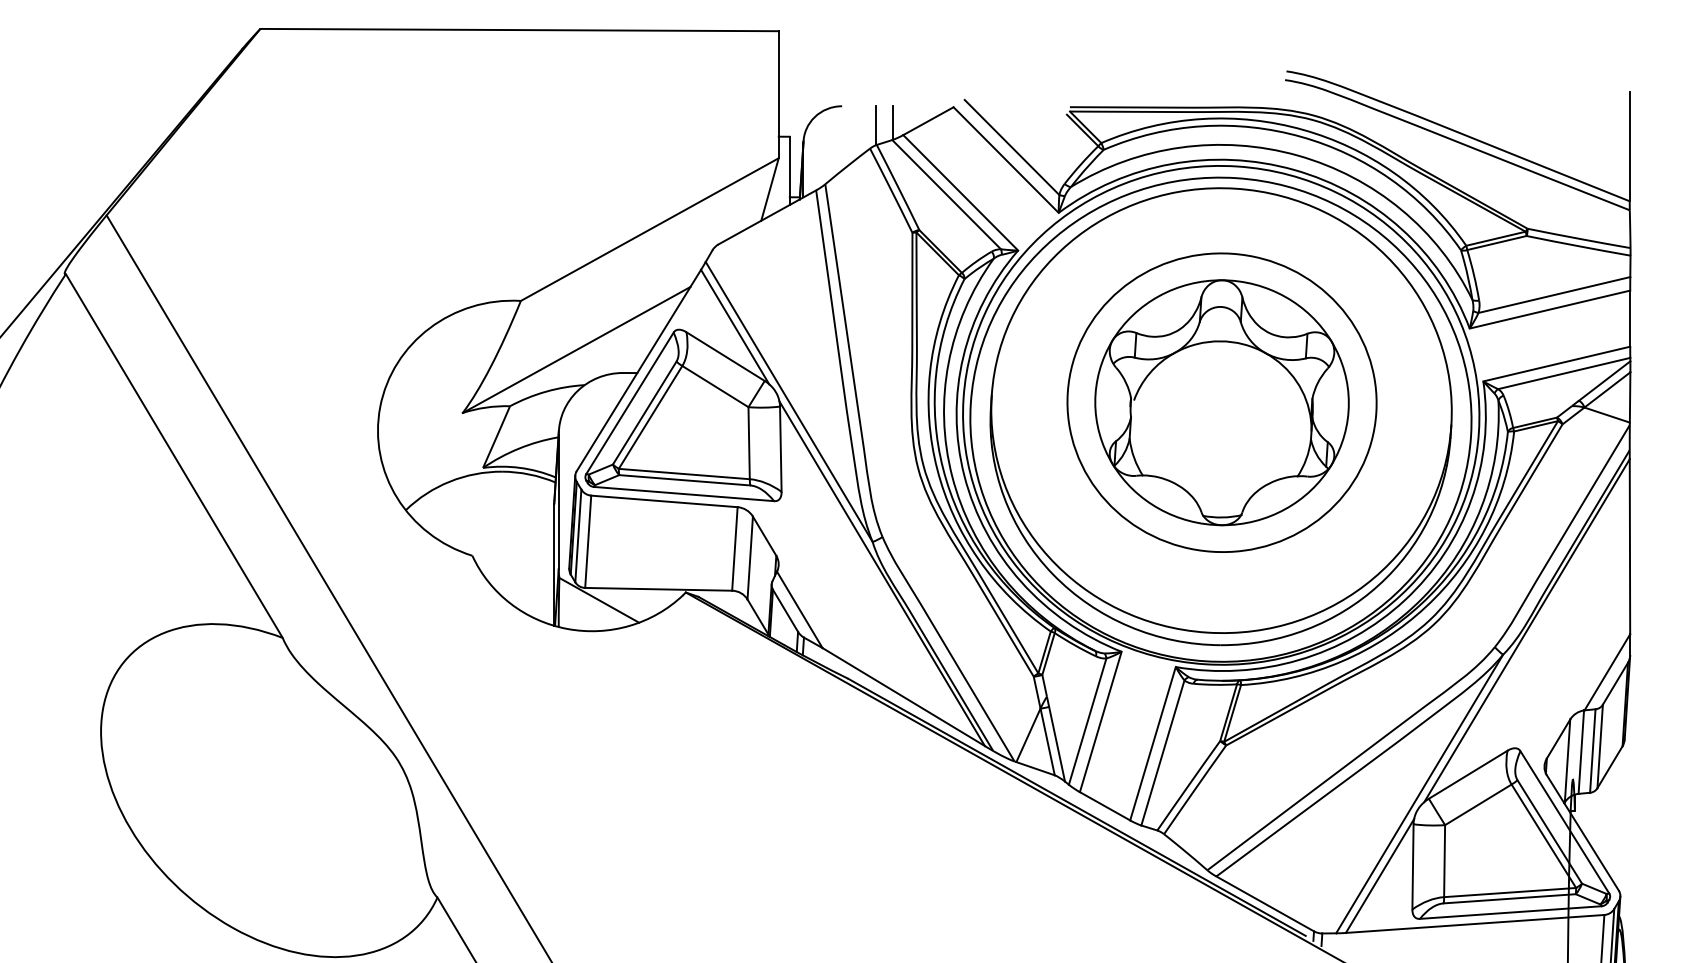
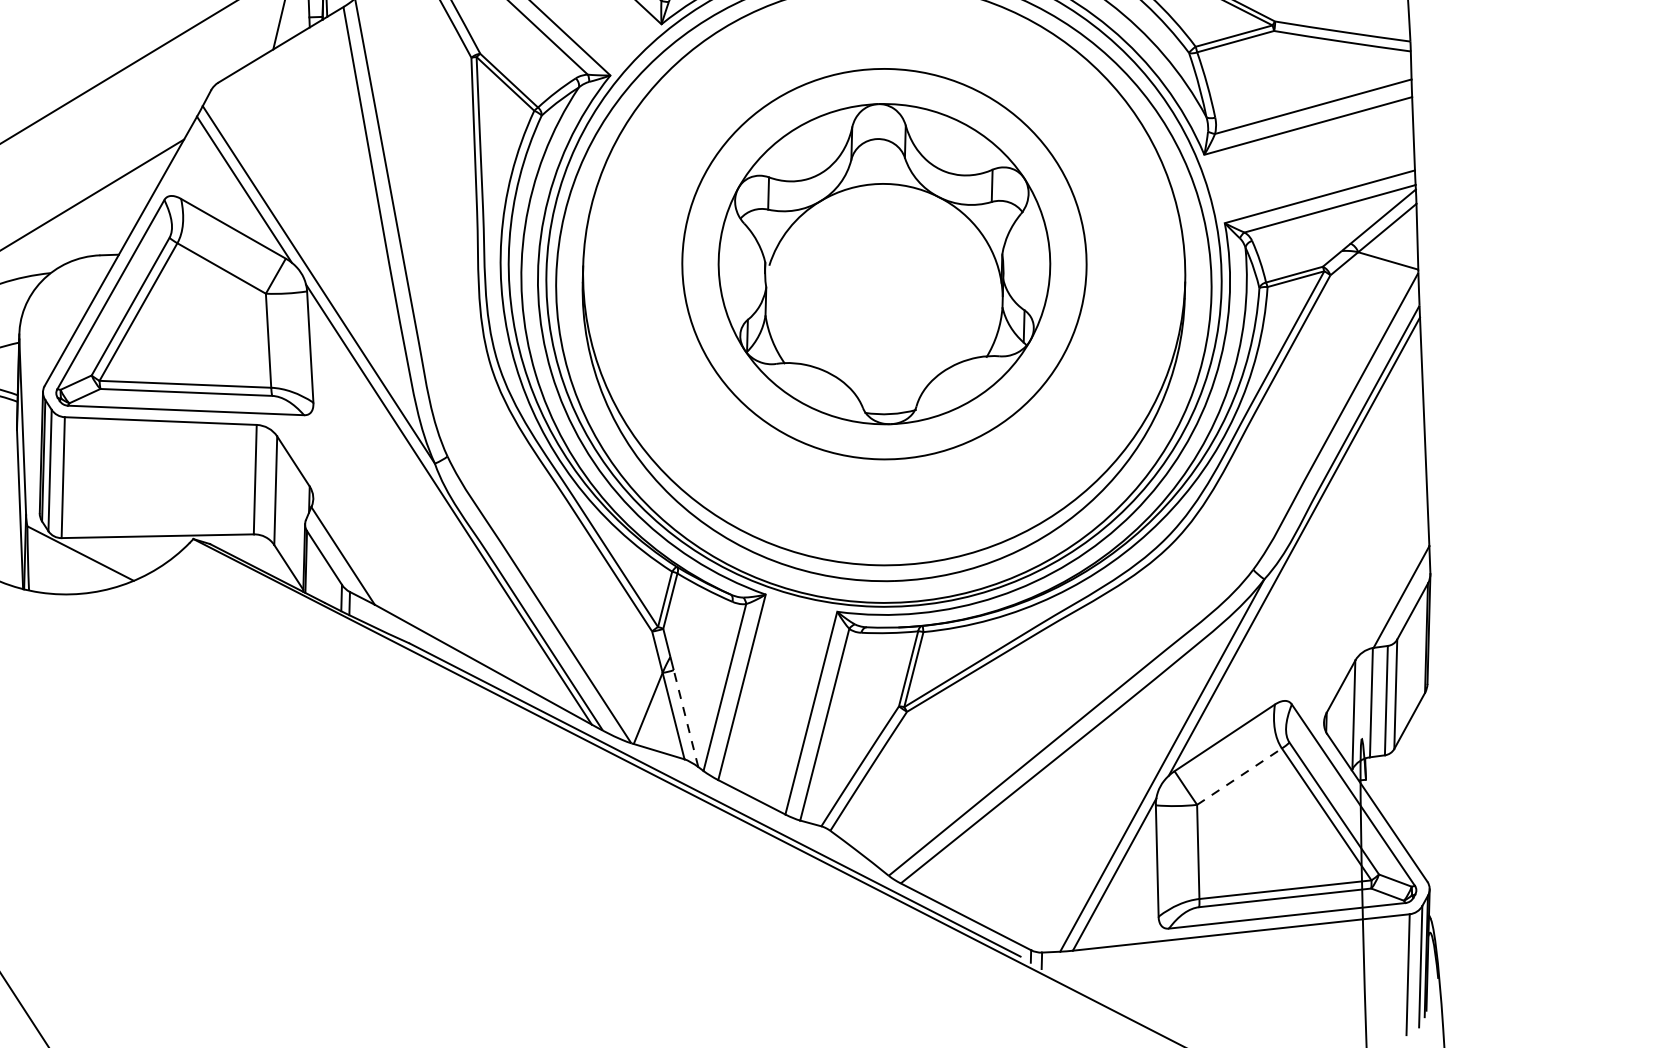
line: (1056, 743) -> (685, 717), solid -> dashed
line: (1478, 804) -> (1239, 776), solid -> dashed

